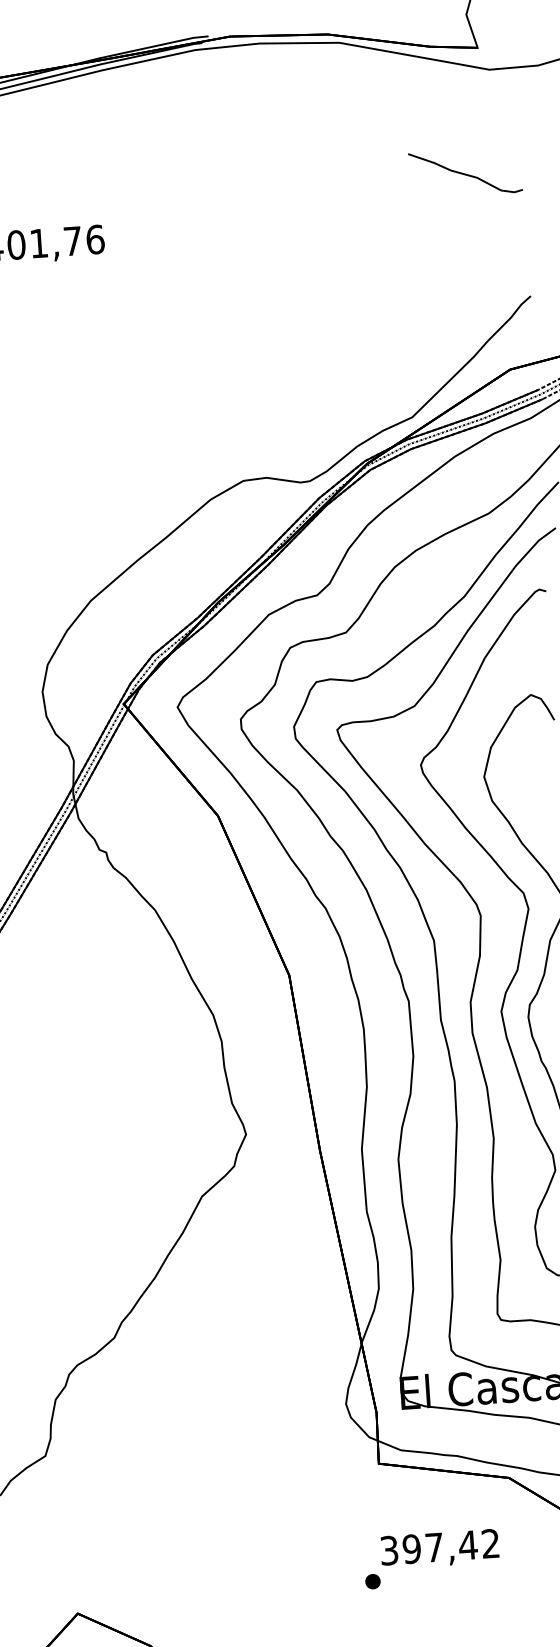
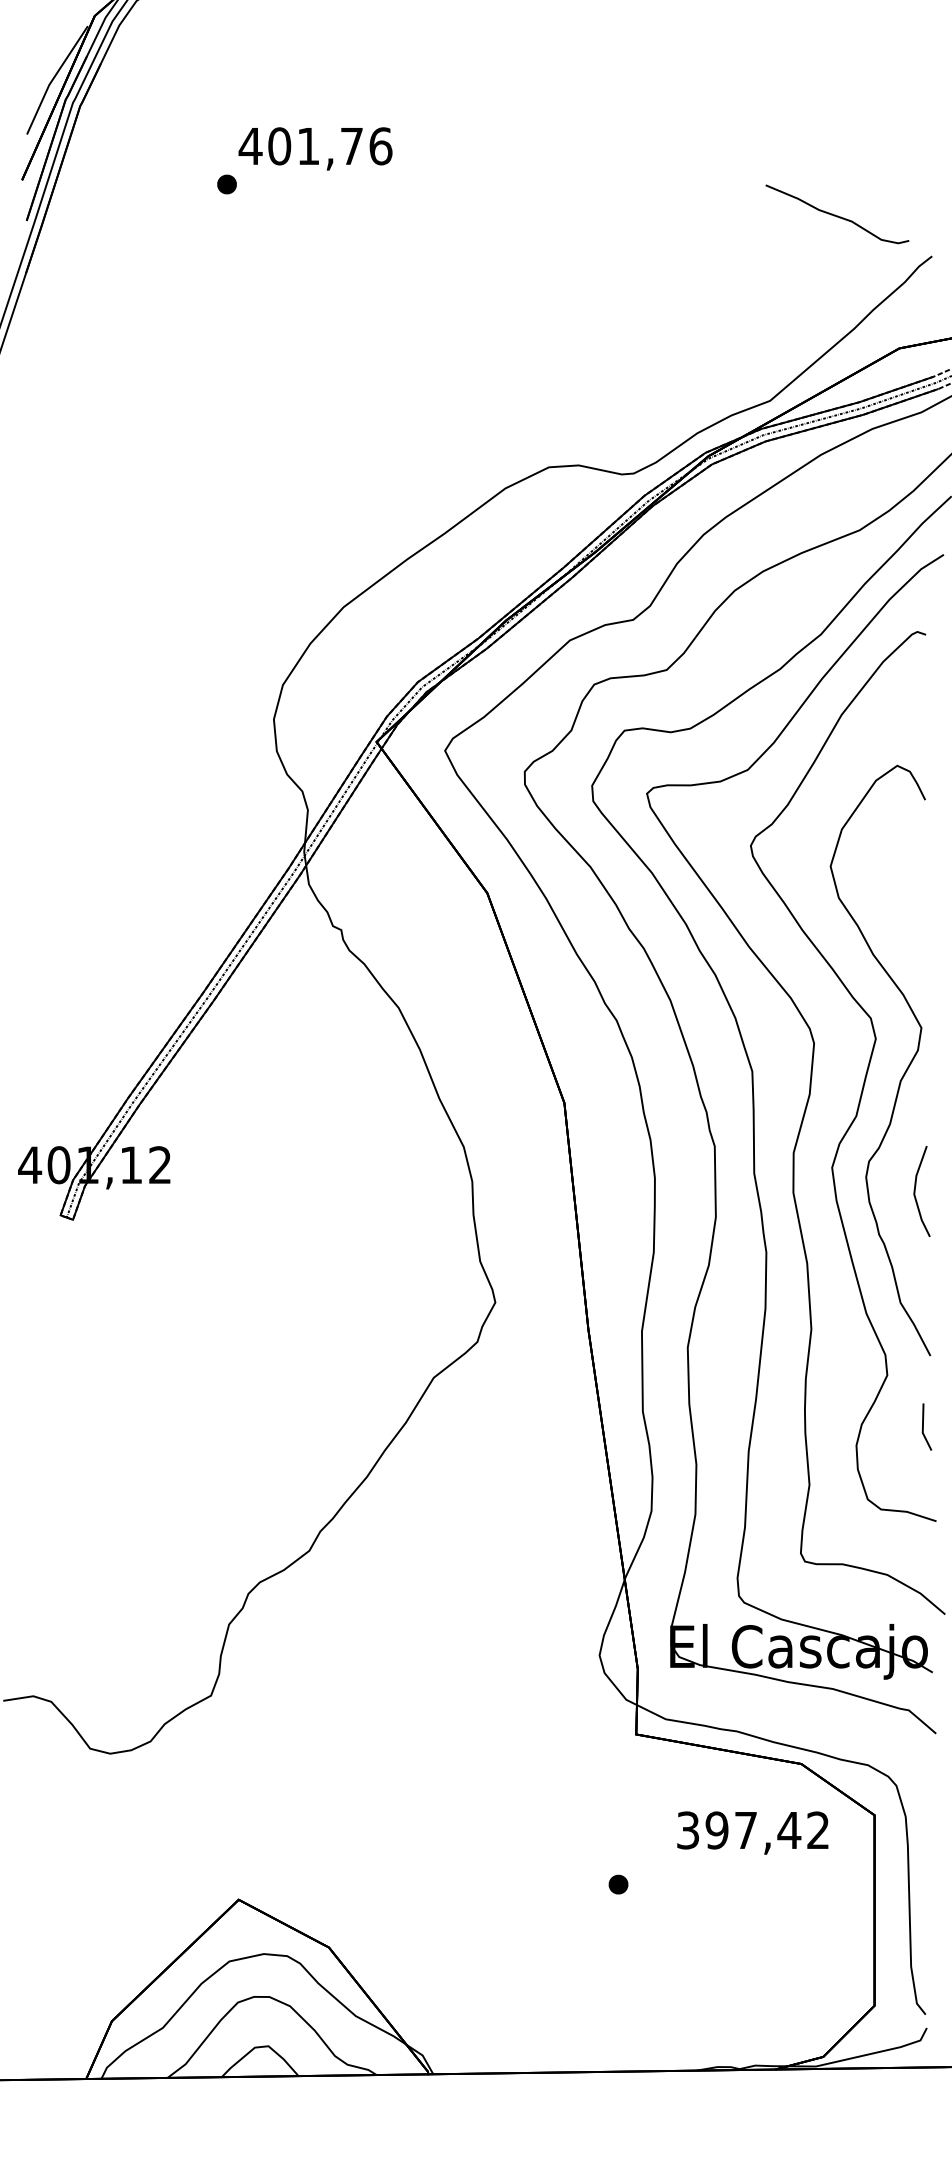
curve: (465, 173) -> (837, 215), moved
text: (439, 1548) -> (752, 1832), moved

